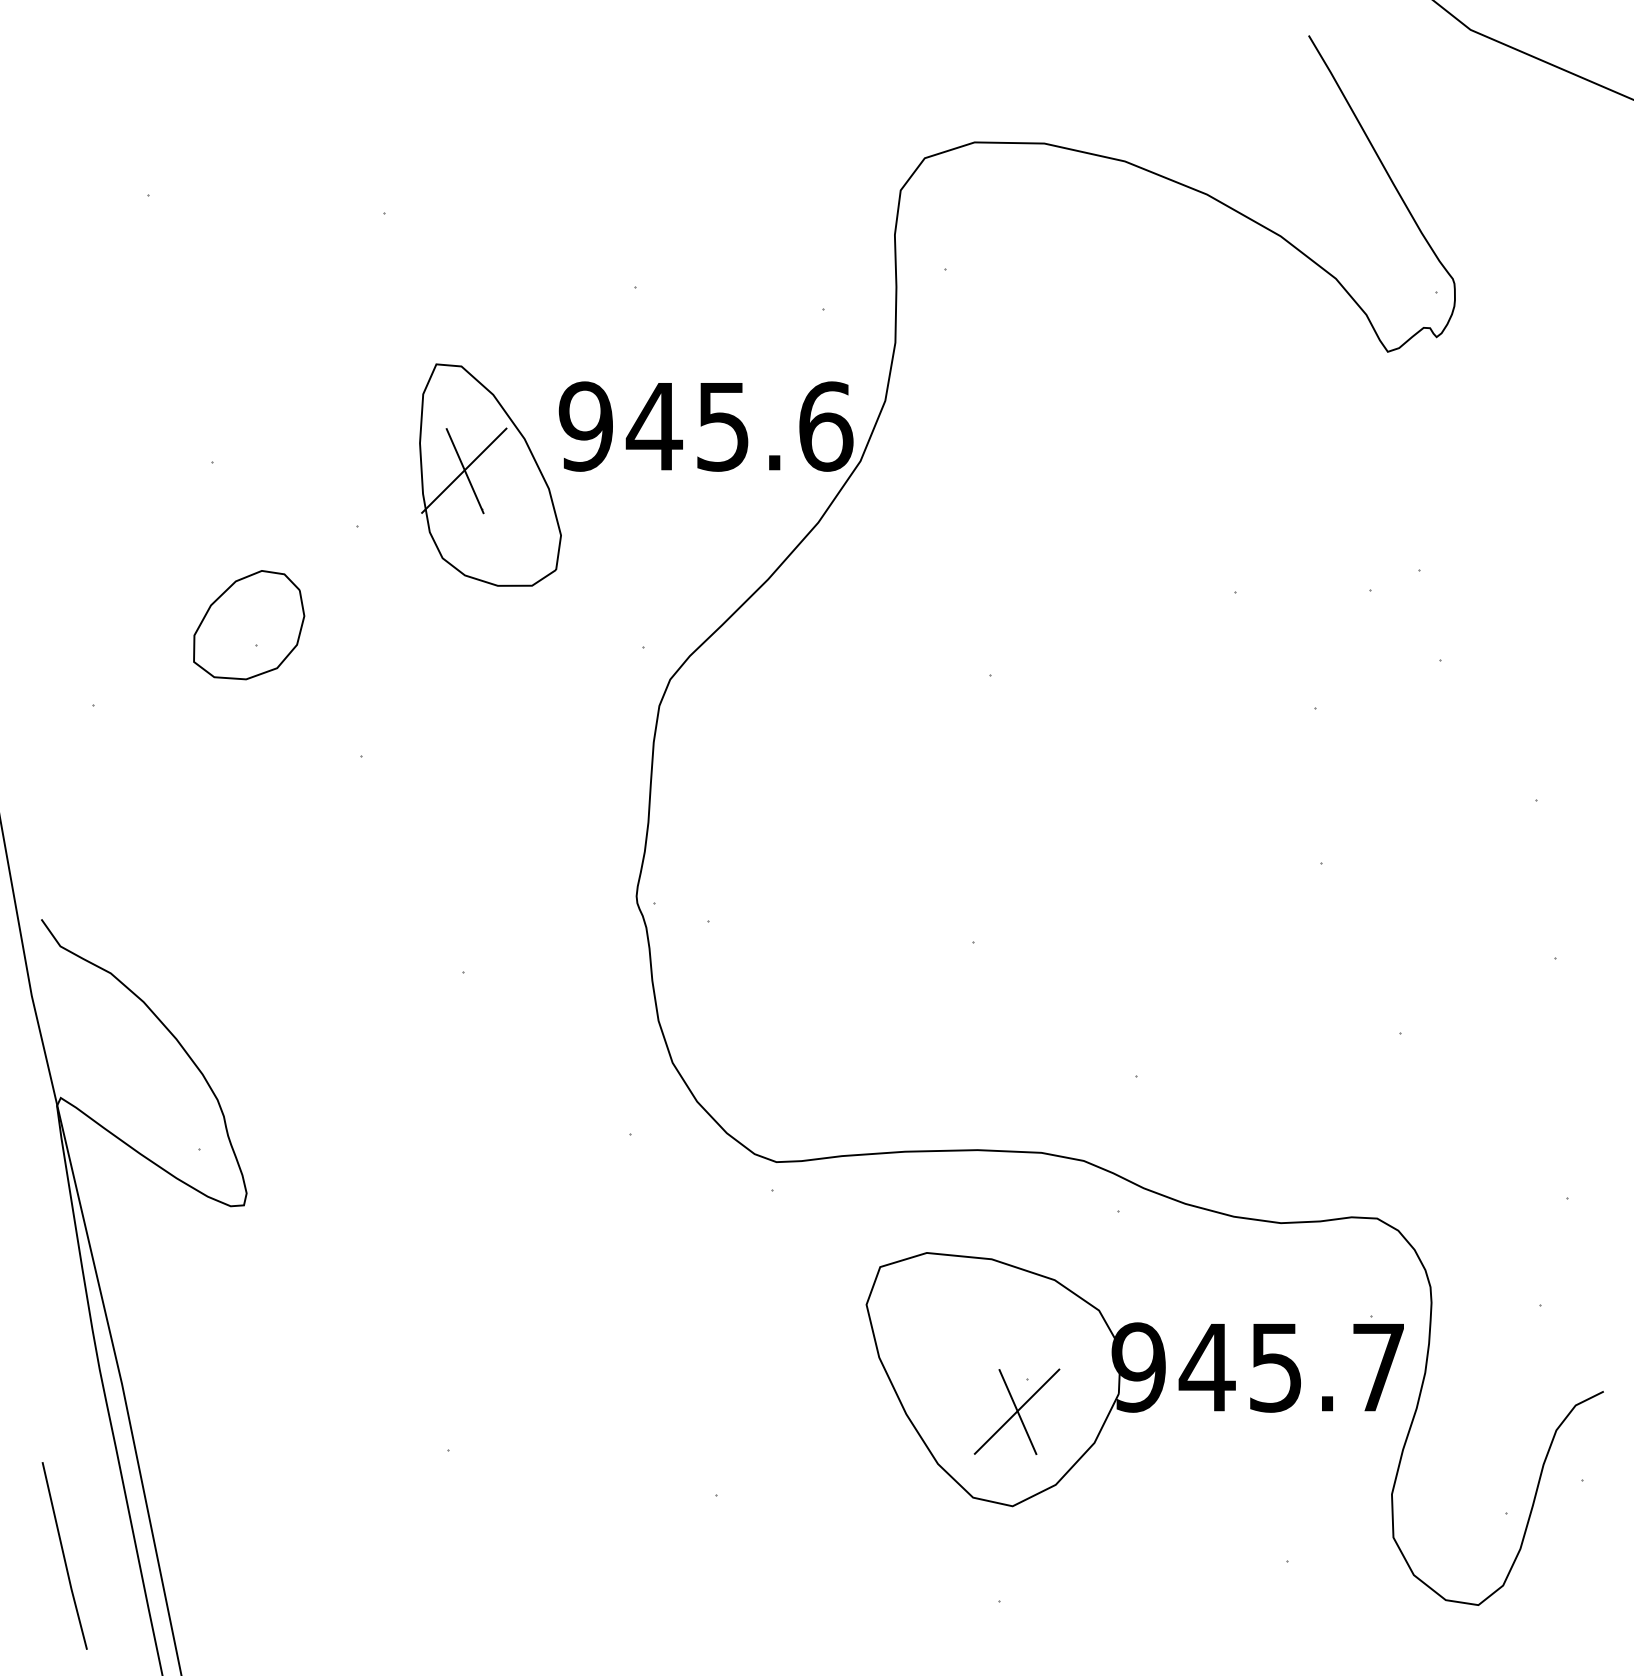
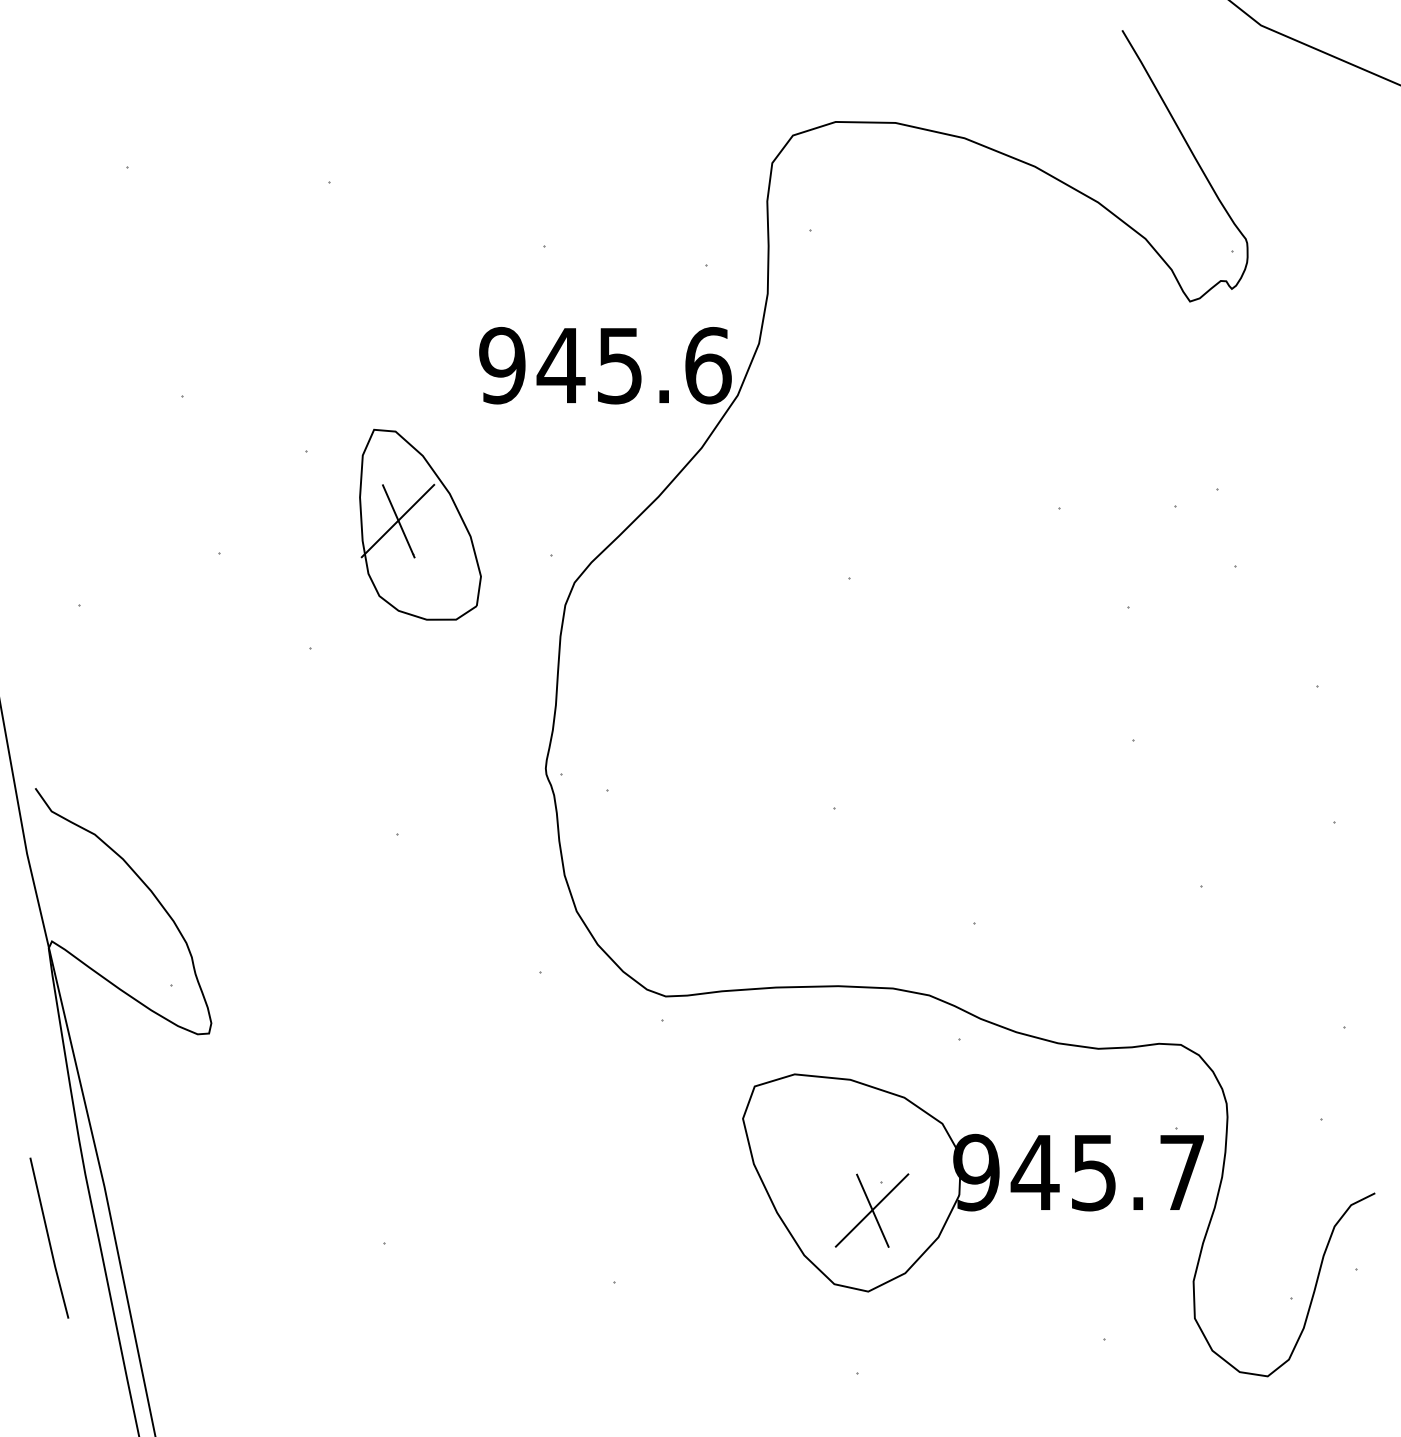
part: (490, 474) -> (420, 524), moved
part: (249, 625) -> (213, 536), removed
line: (64, 1555) -> (49, 1237), moved

